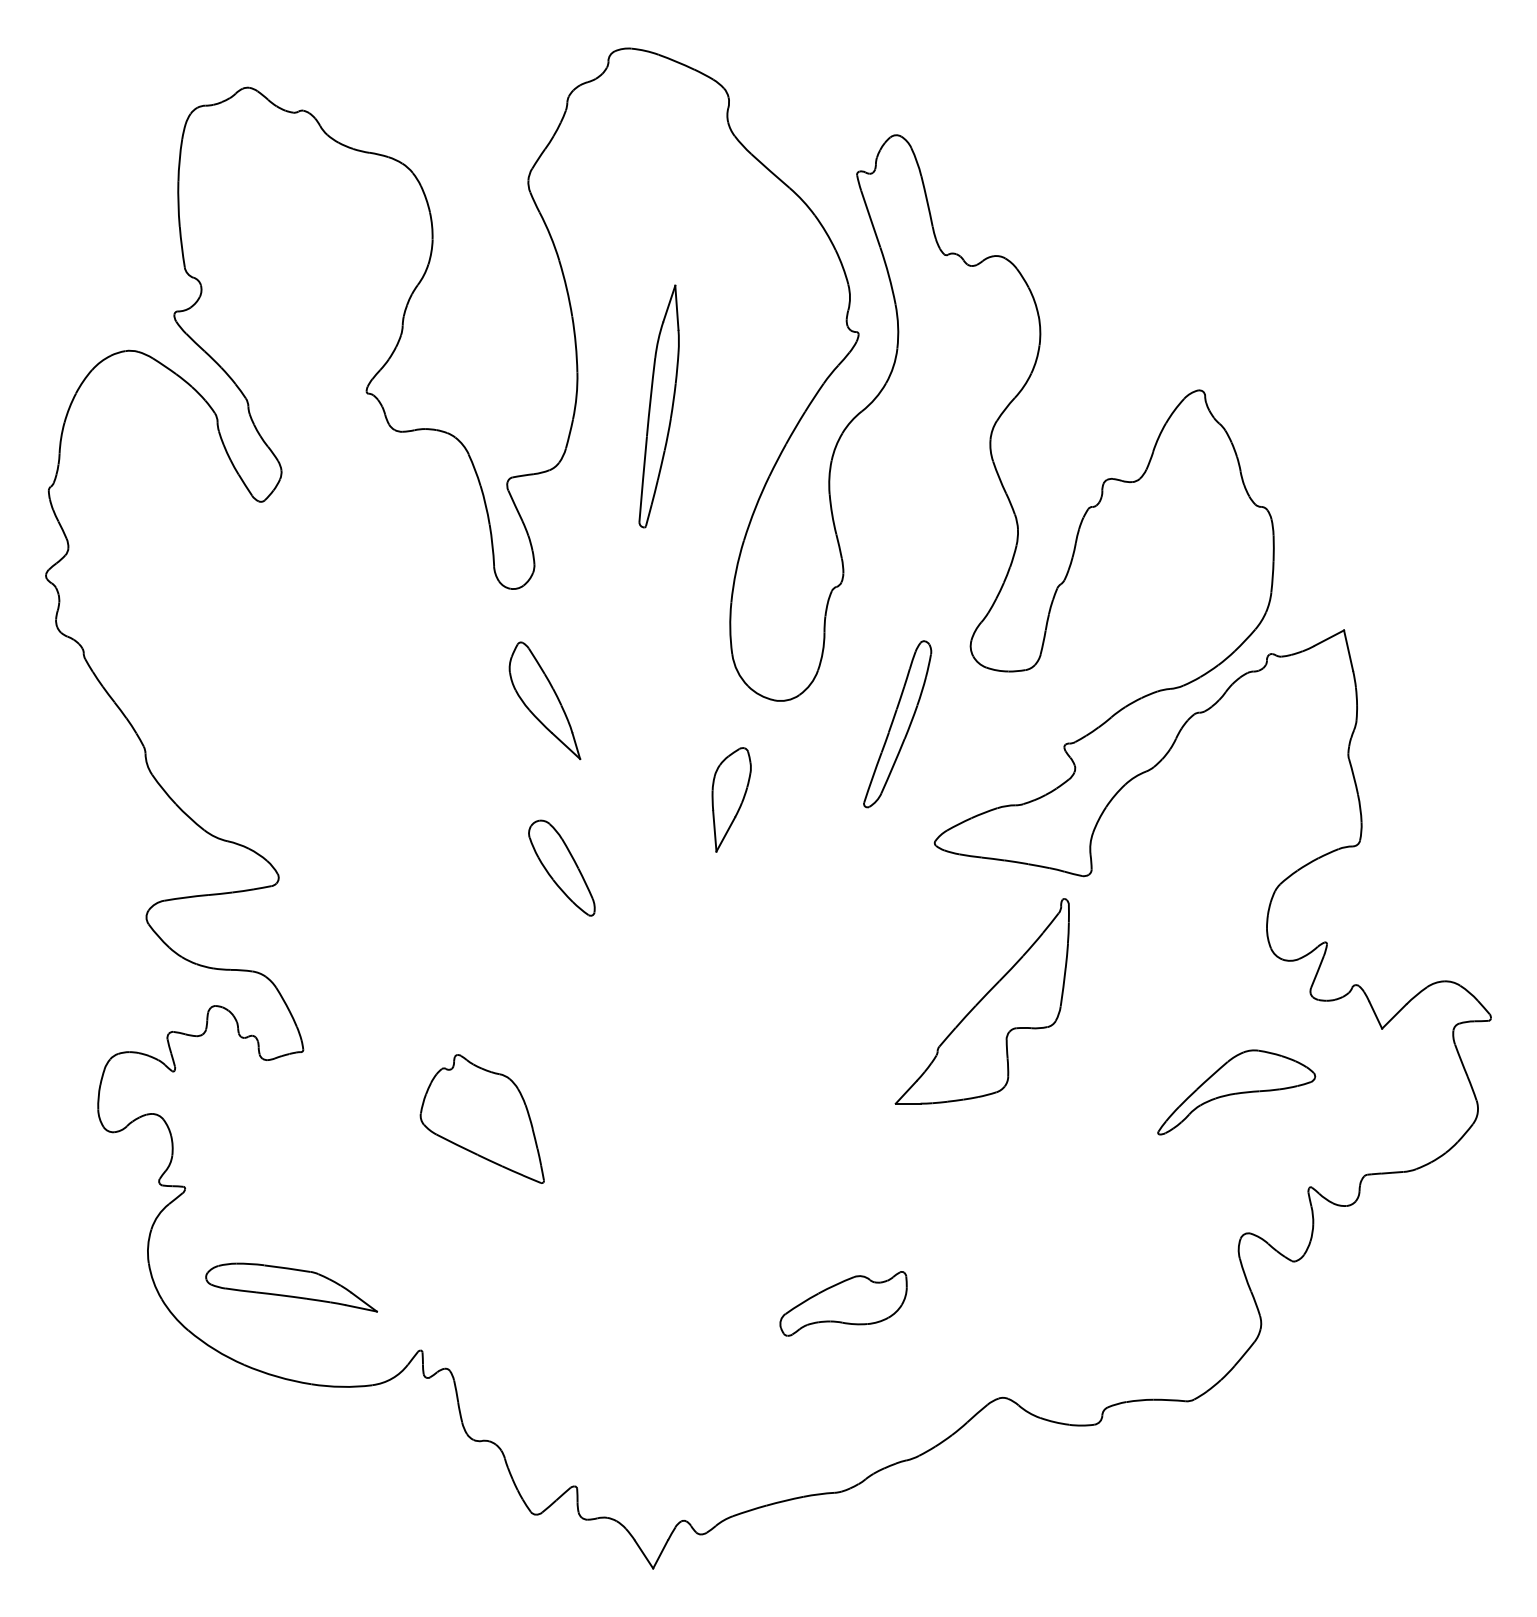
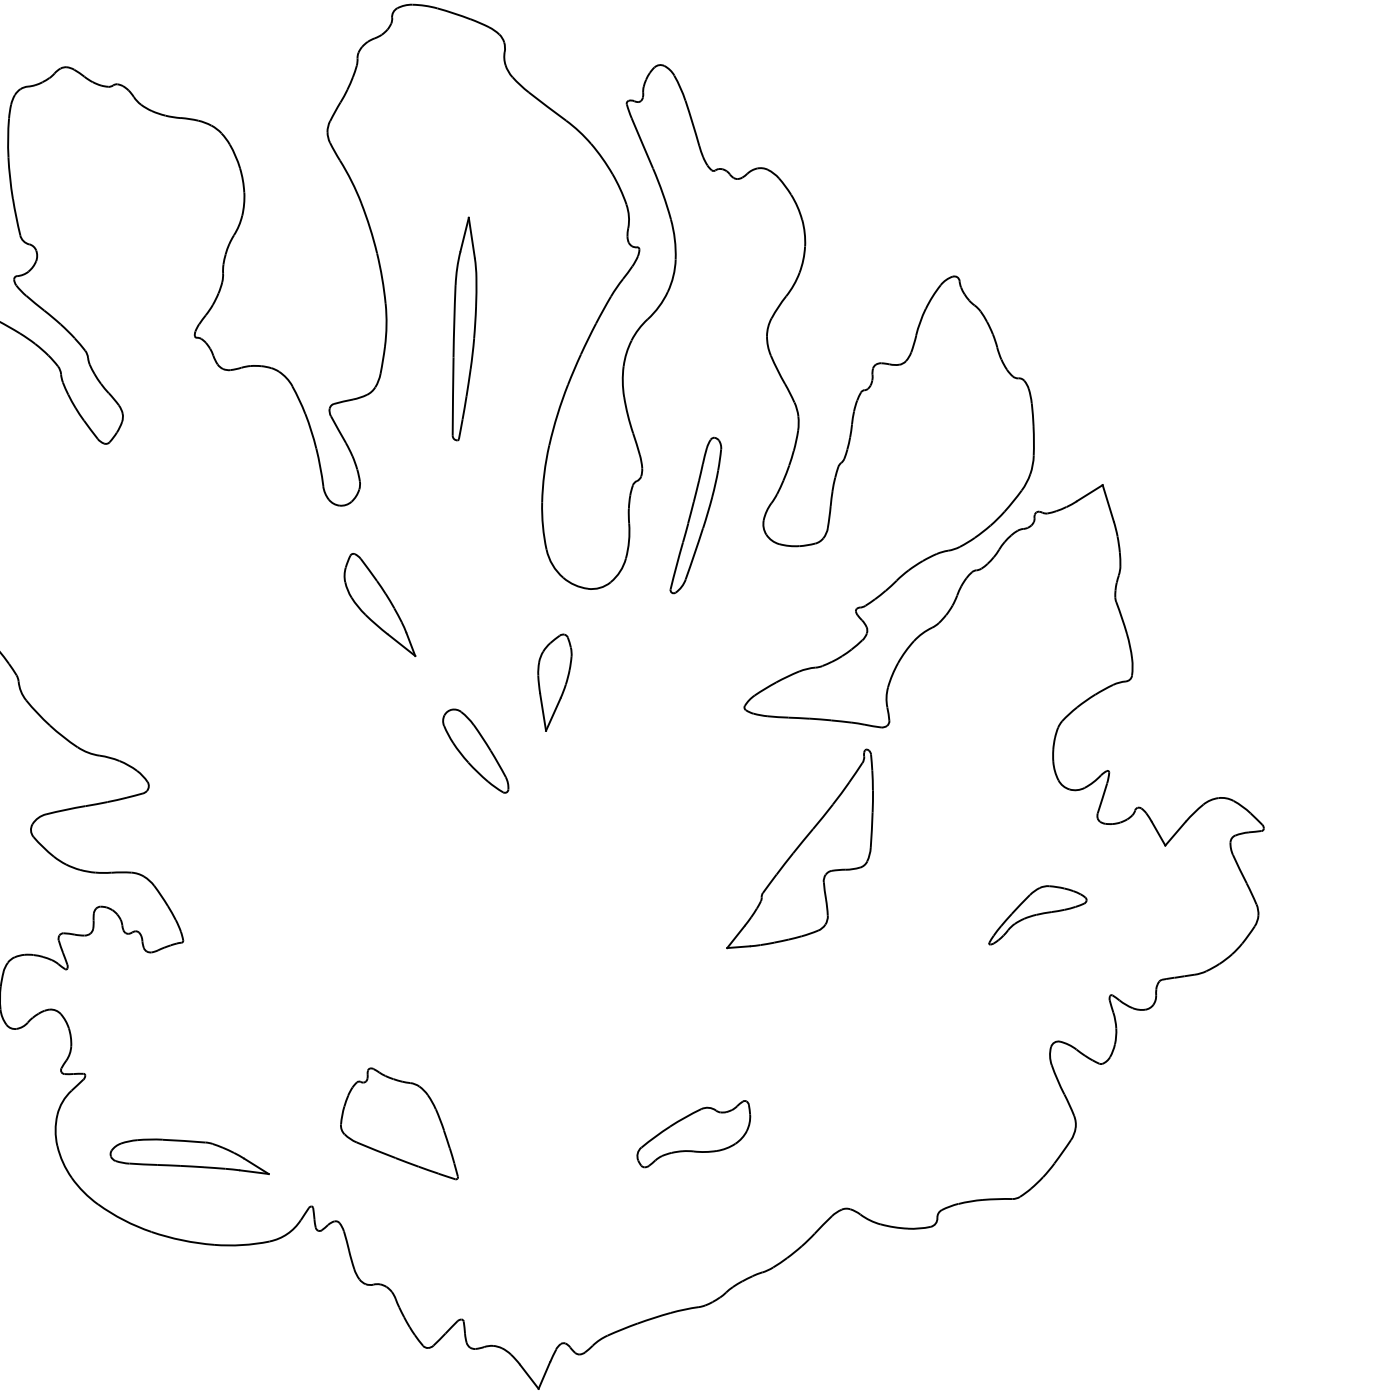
part: (897, 724) -> (695, 515), moved
part: (561, 867) -> (475, 750), moved
part: (1236, 1092) -> (1037, 913), size x0.7
part: (481, 1118) -> (396, 1124), moved

